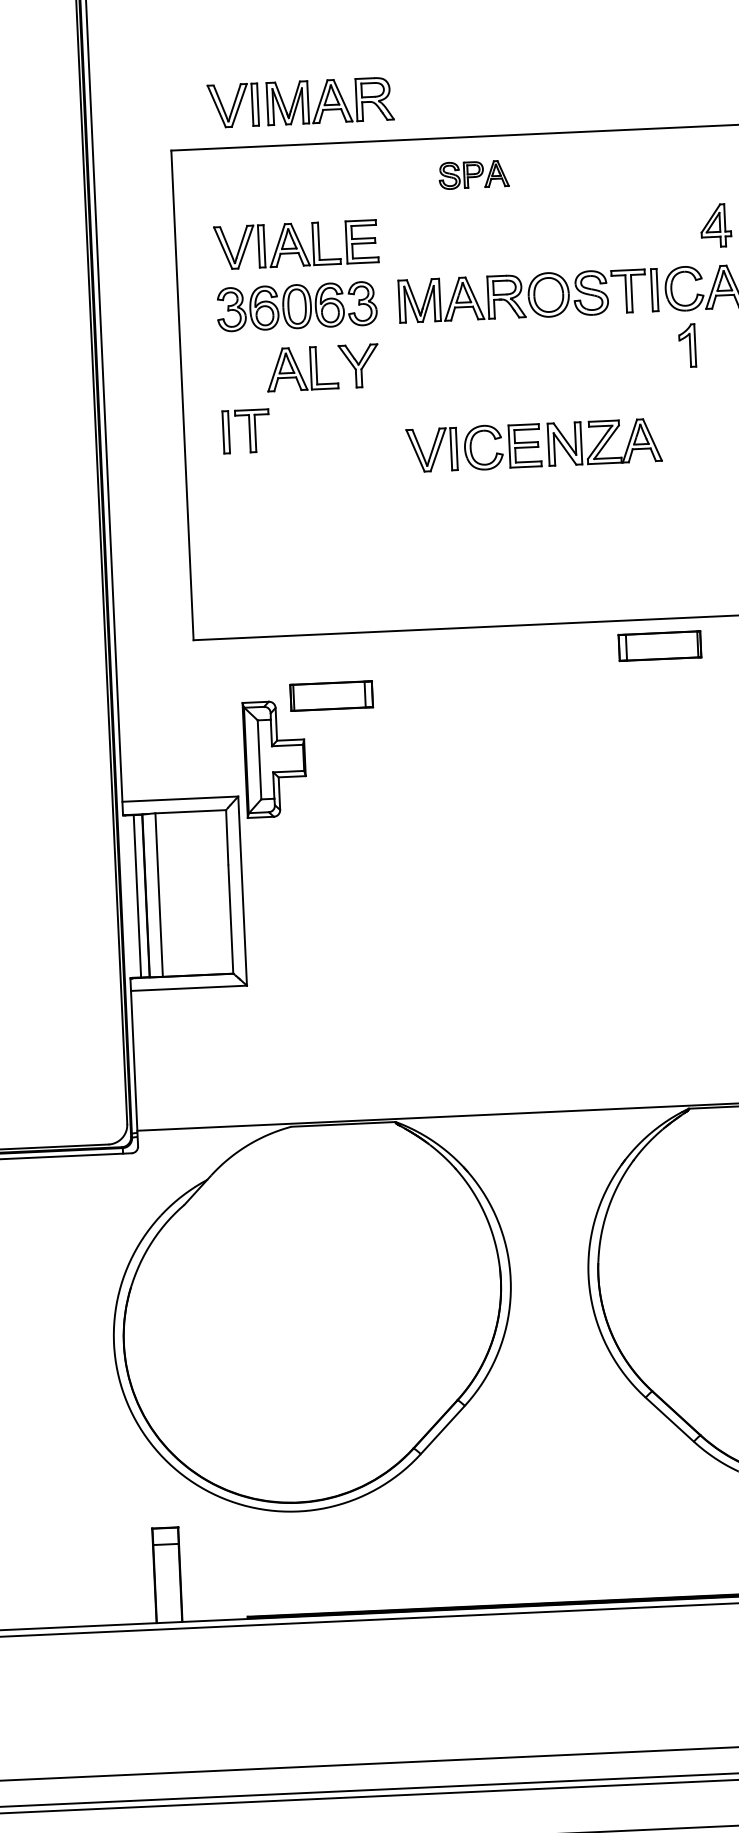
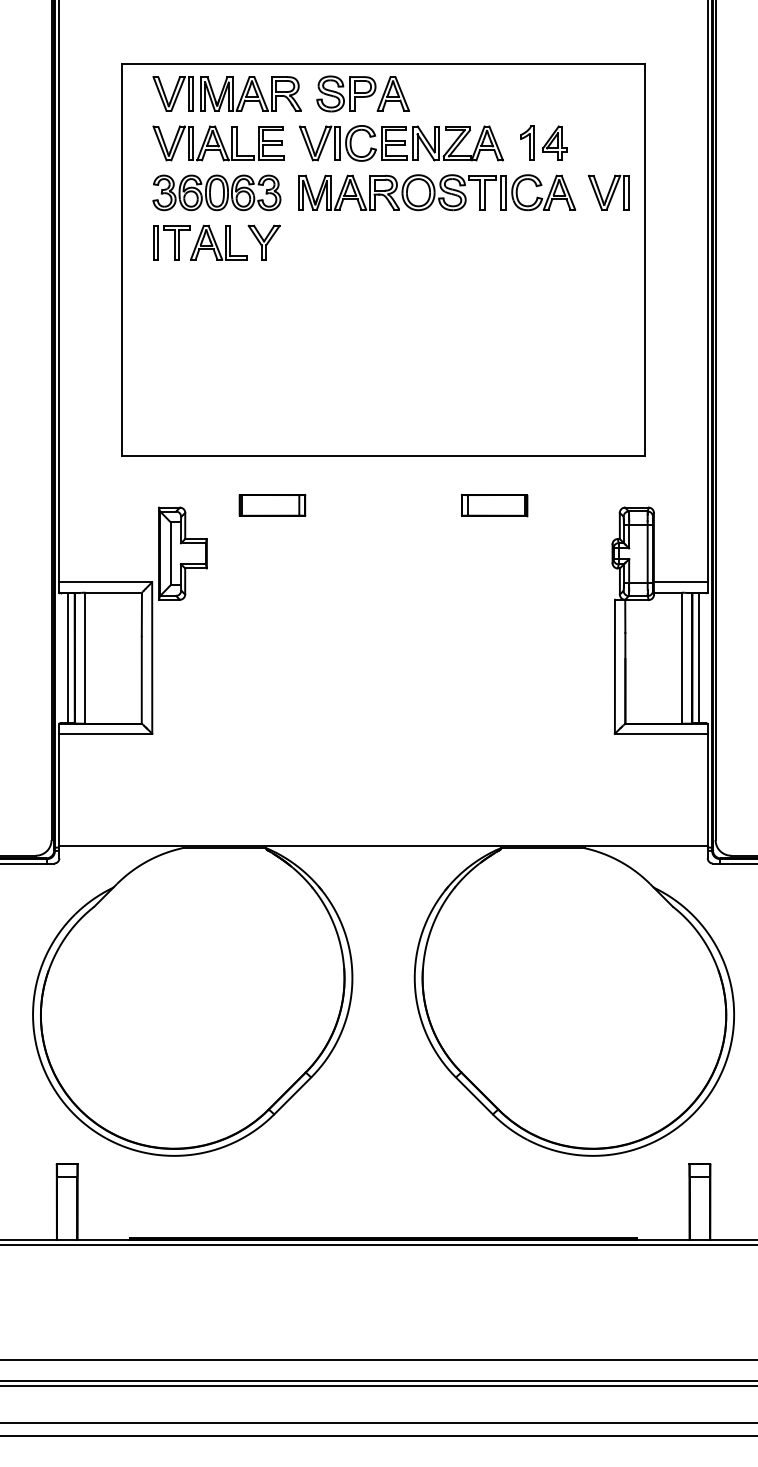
part: (299, 102) -> (226, 93), moved
part: (473, 174) -> (362, 93), size x1.67
part: (687, 344) -> (527, 142), moved
part: (245, 431) -> (171, 242), moved
part: (533, 445) -> (400, 143), moved
part: (659, 646) -> (494, 505), moved
part: (331, 694) -> (272, 504), moved

